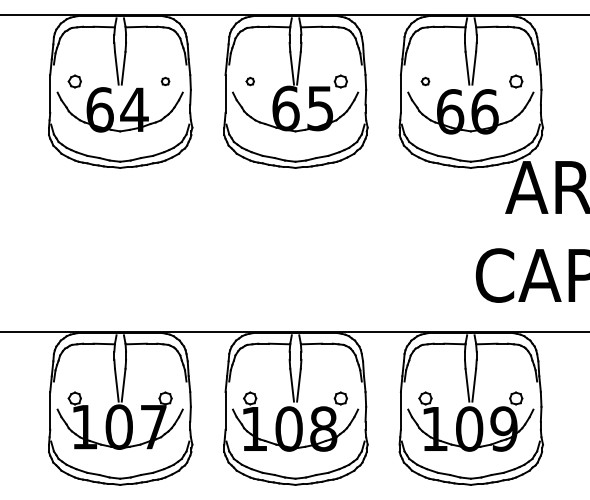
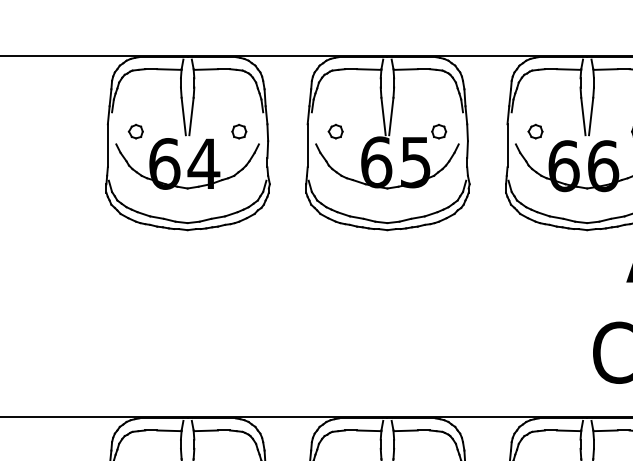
part: (165, 81) -> (239, 131), size x1.67
part: (250, 81) -> (336, 131), size x1.67
part: (425, 81) -> (535, 131), size x1.67

